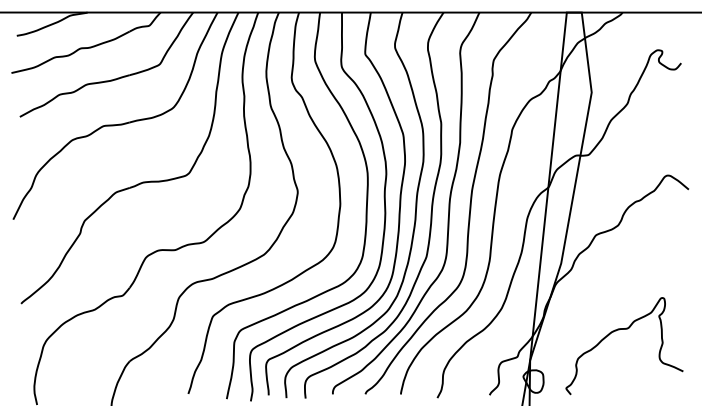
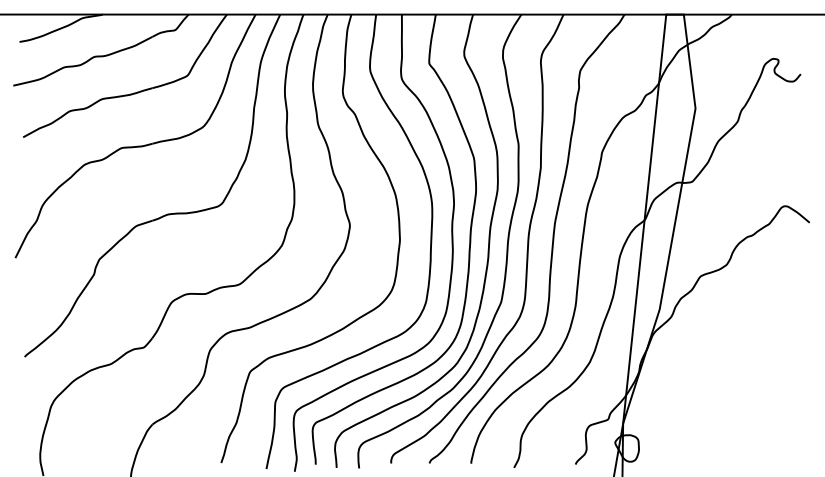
curve: (624, 329) -> (733, 387), removed

